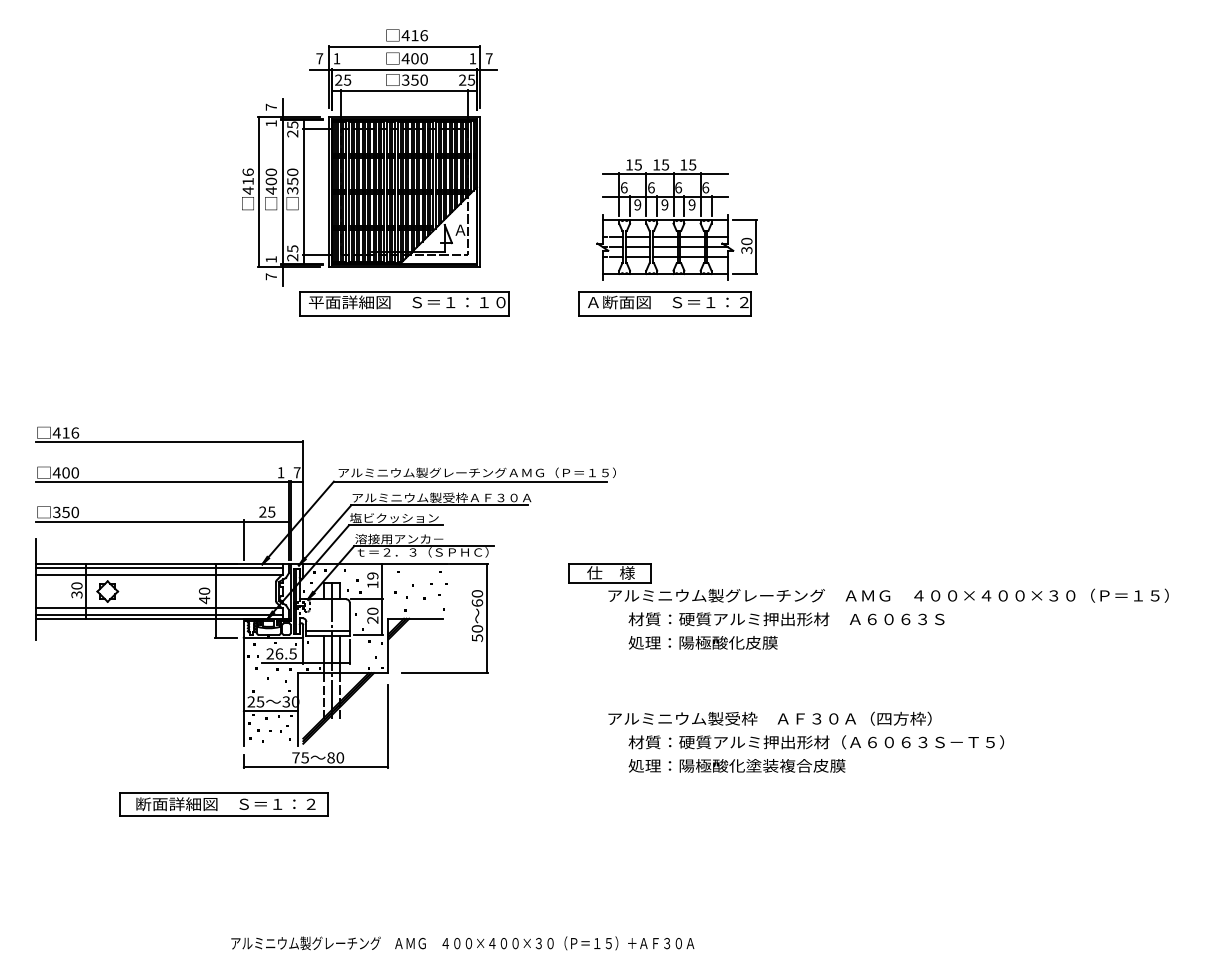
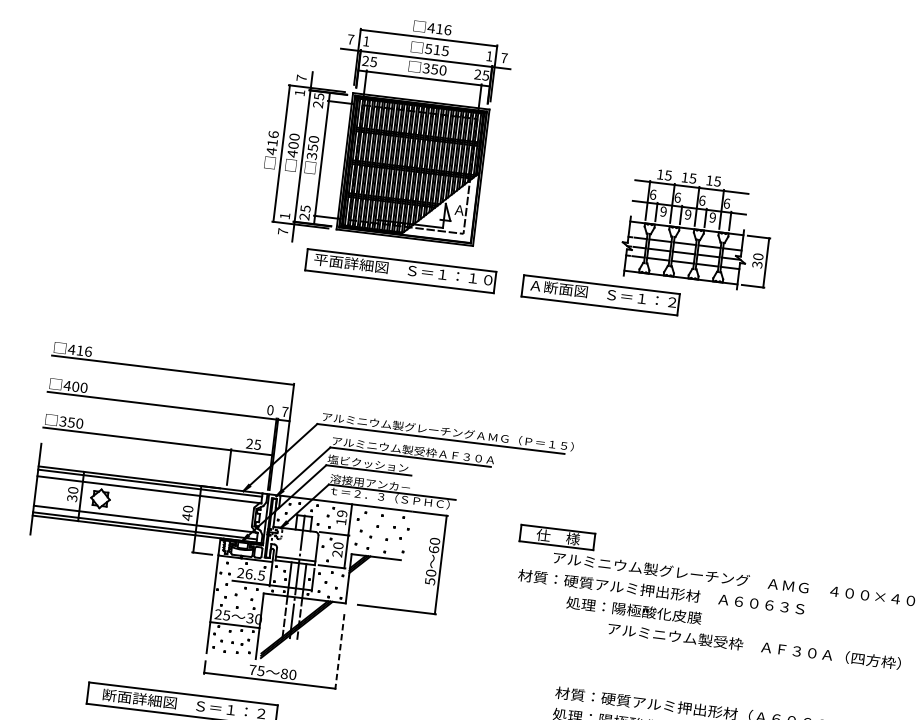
text: (414, 58) -> (436, 49), 400 -> 515
part: (676, 219) -> (697, 229), moved
part: (664, 303) -> (600, 294), moved
text: (280, 472) -> (269, 409), 1 -> 0
text: (786, 619) -> (661, 592), moved
text: (769, 718) -> (754, 645), moved
line: (388, 726) -> (339, 651), solid -> dashed

